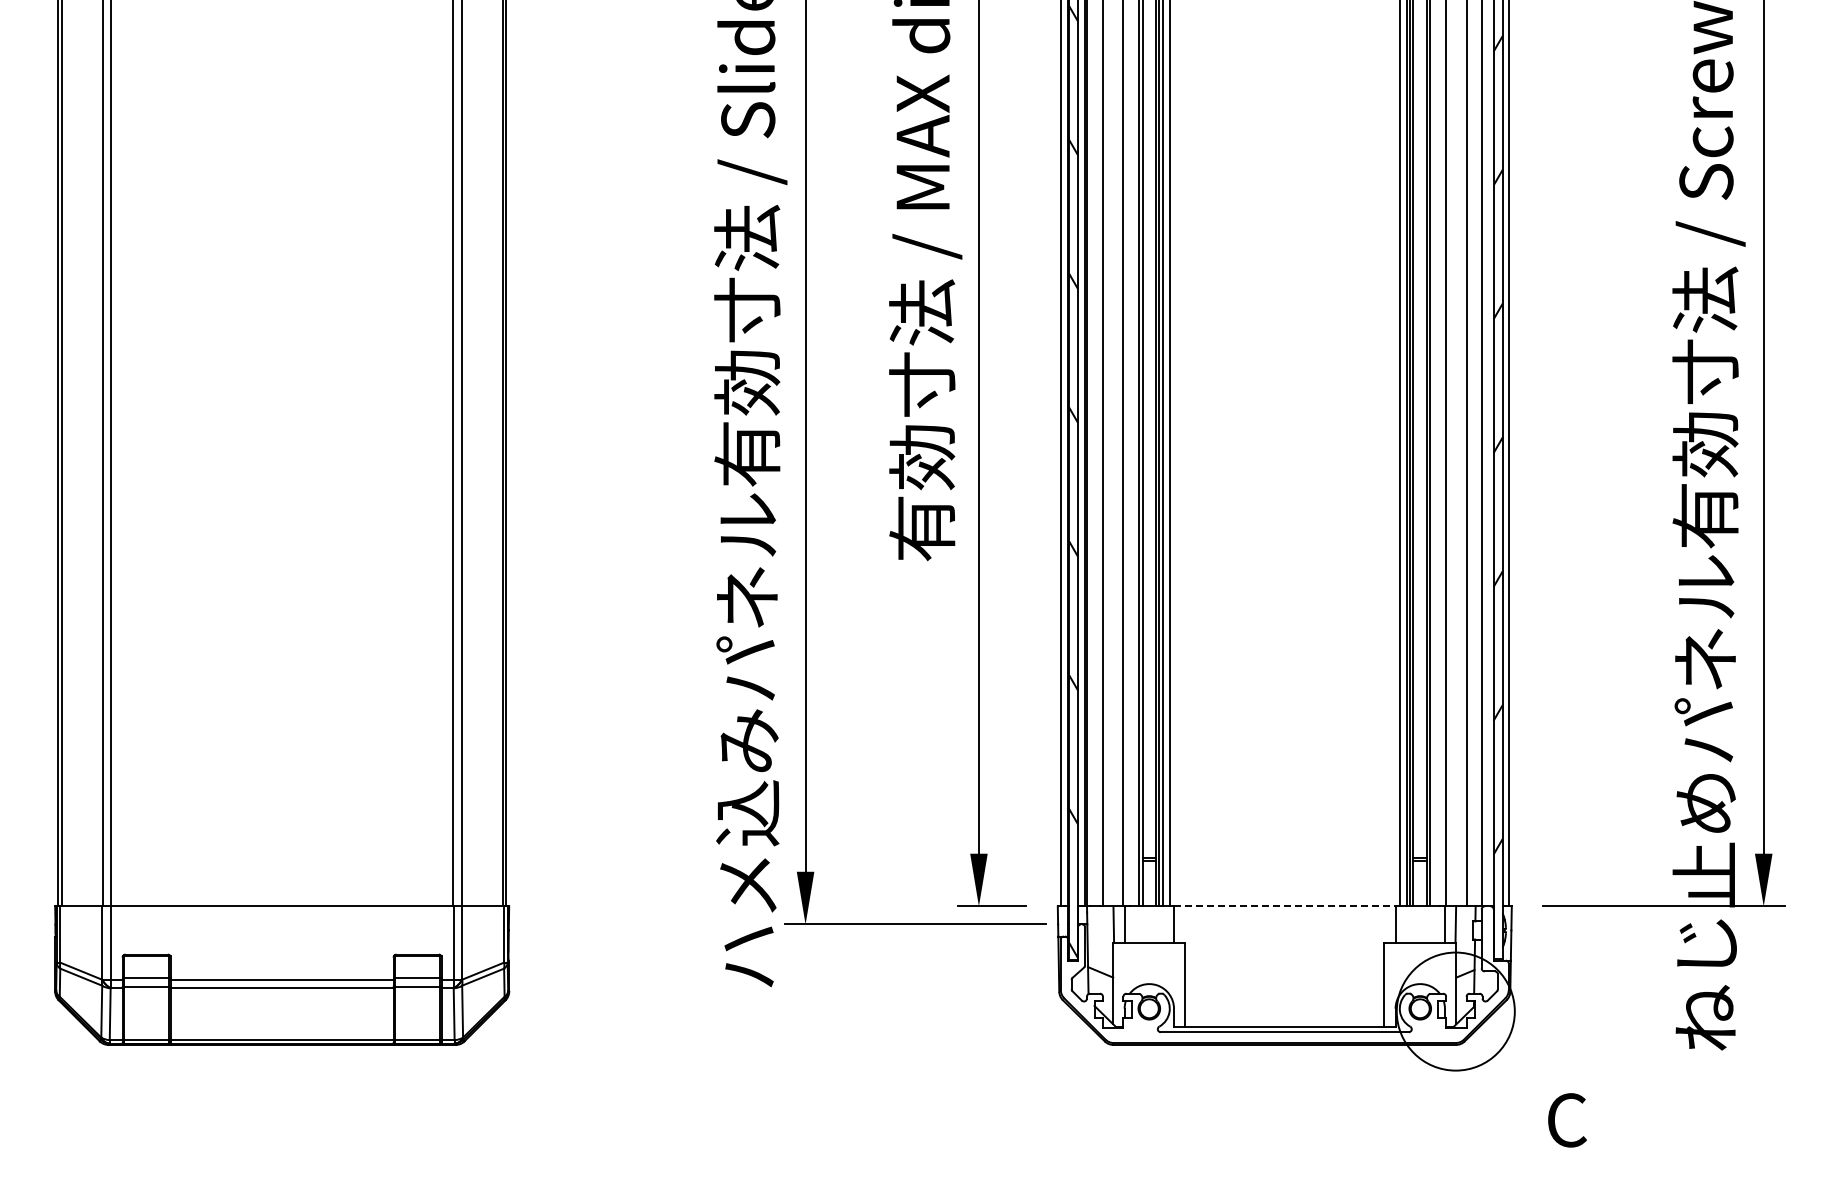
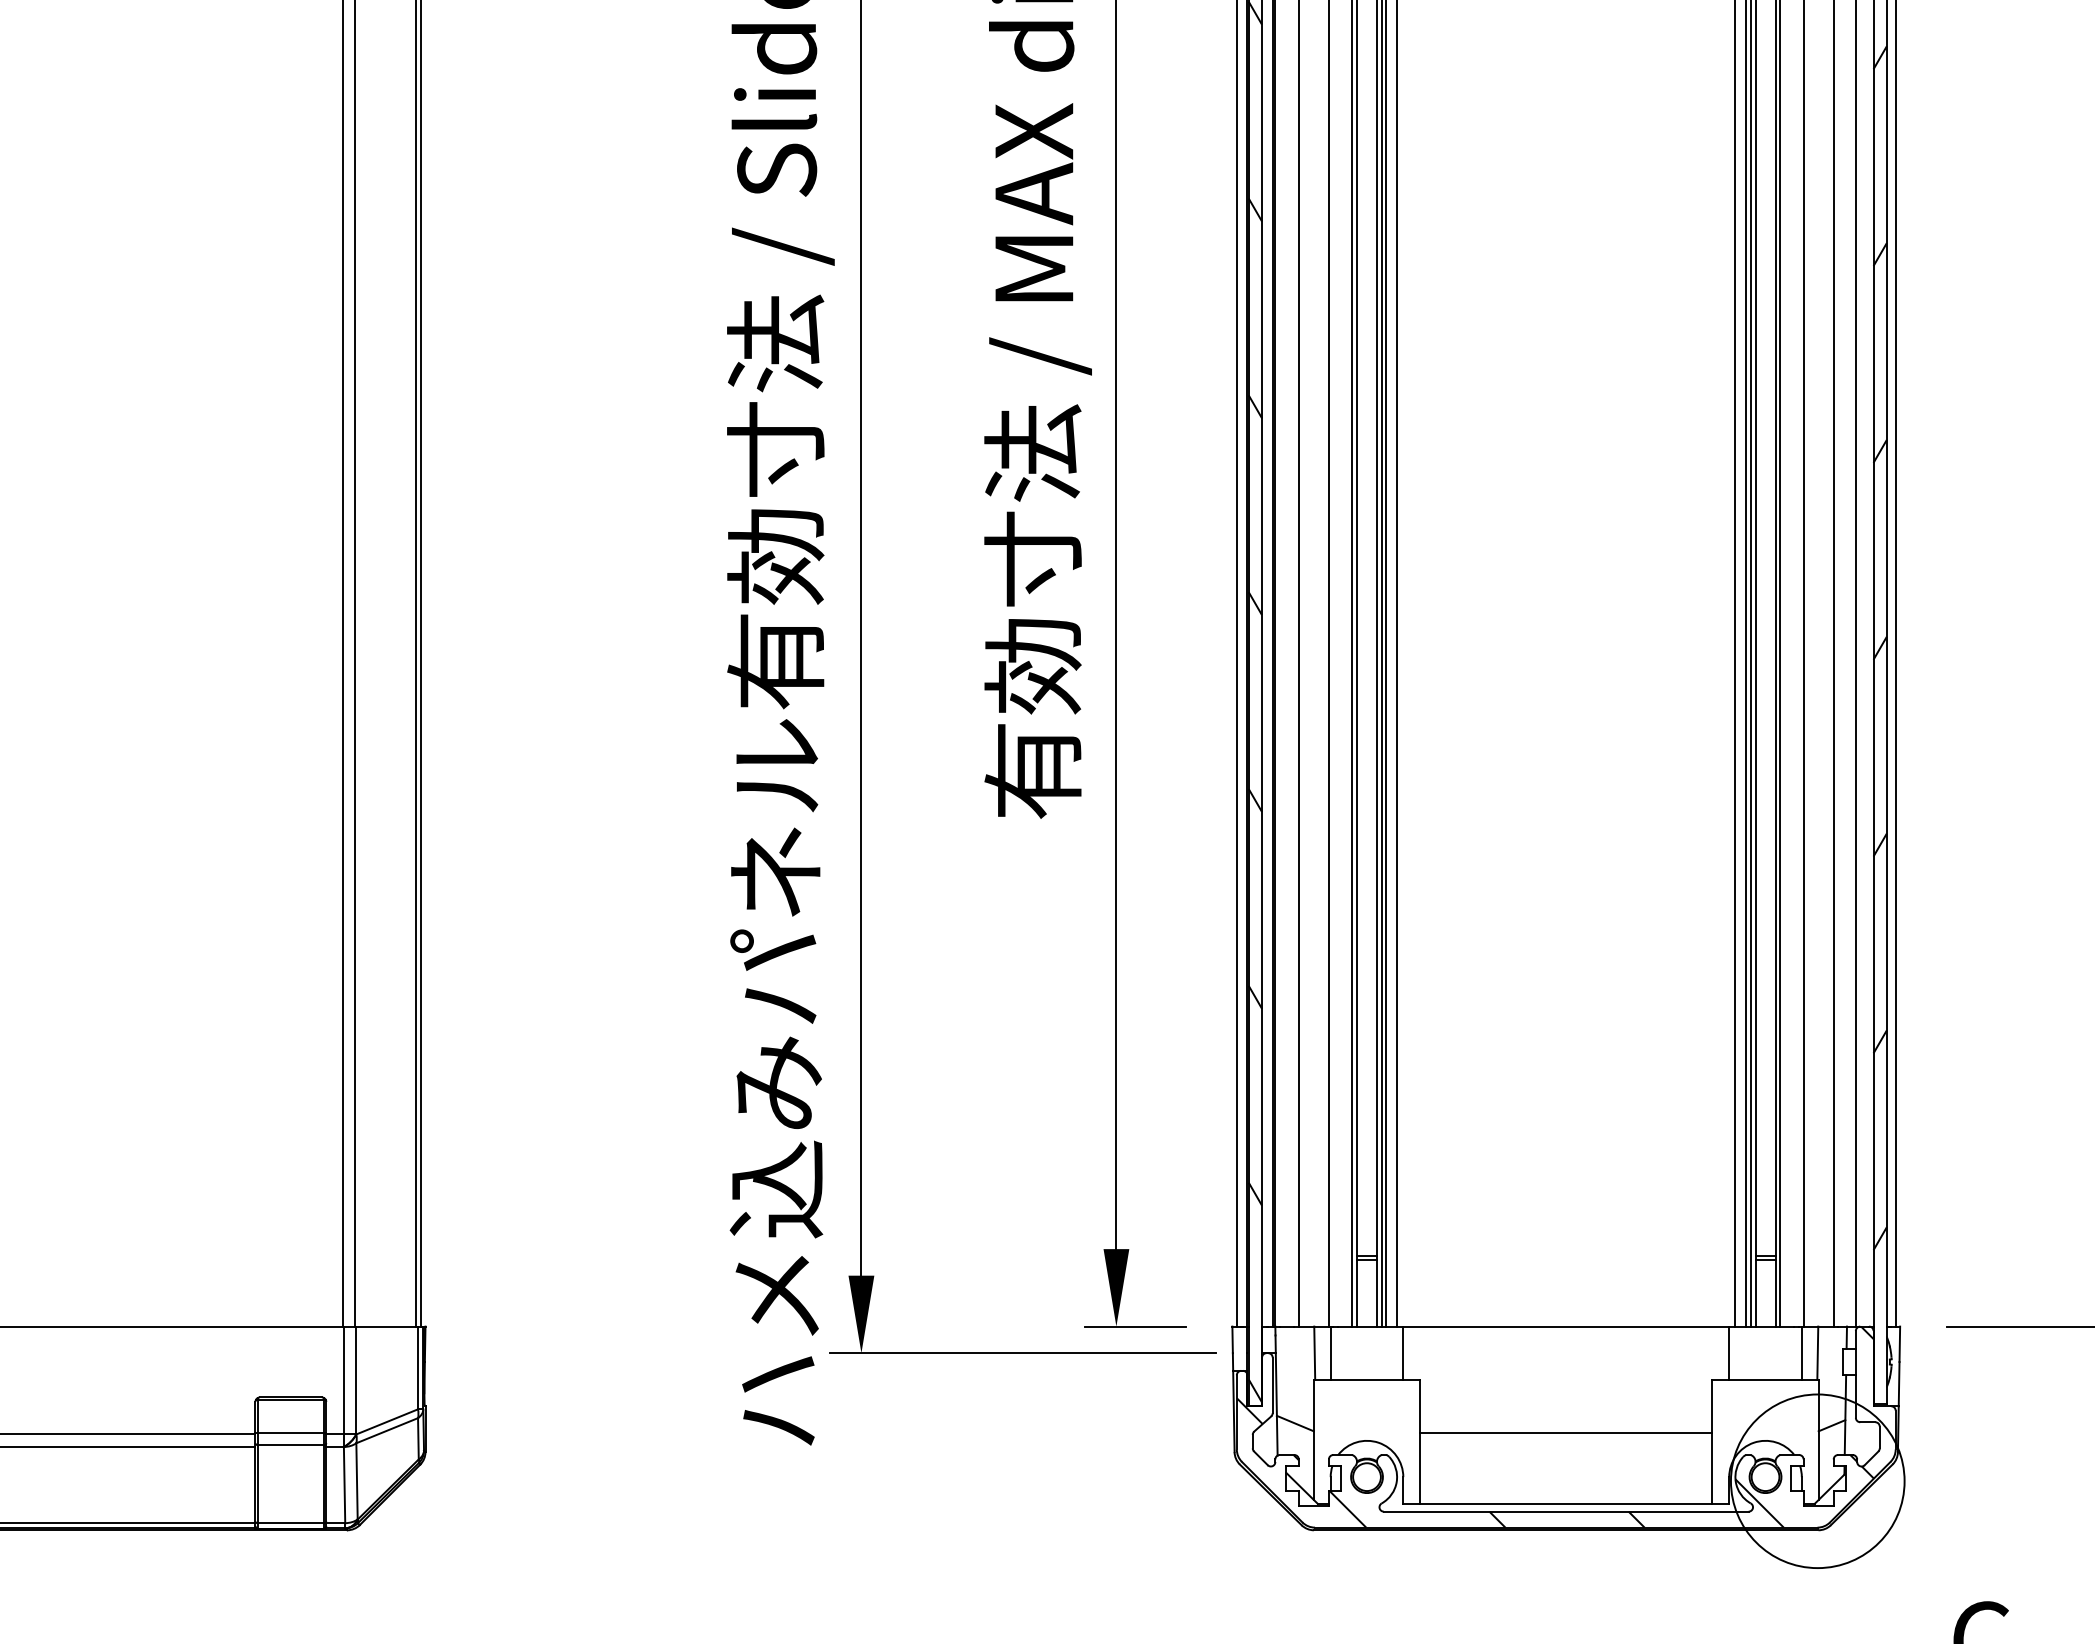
line: (1284, 906) -> (1565, 1326), dashed -> solid
hatch: (1276, 974) -> (1554, 1426), added
line: (1284, 978) -> (1565, 1432), added

